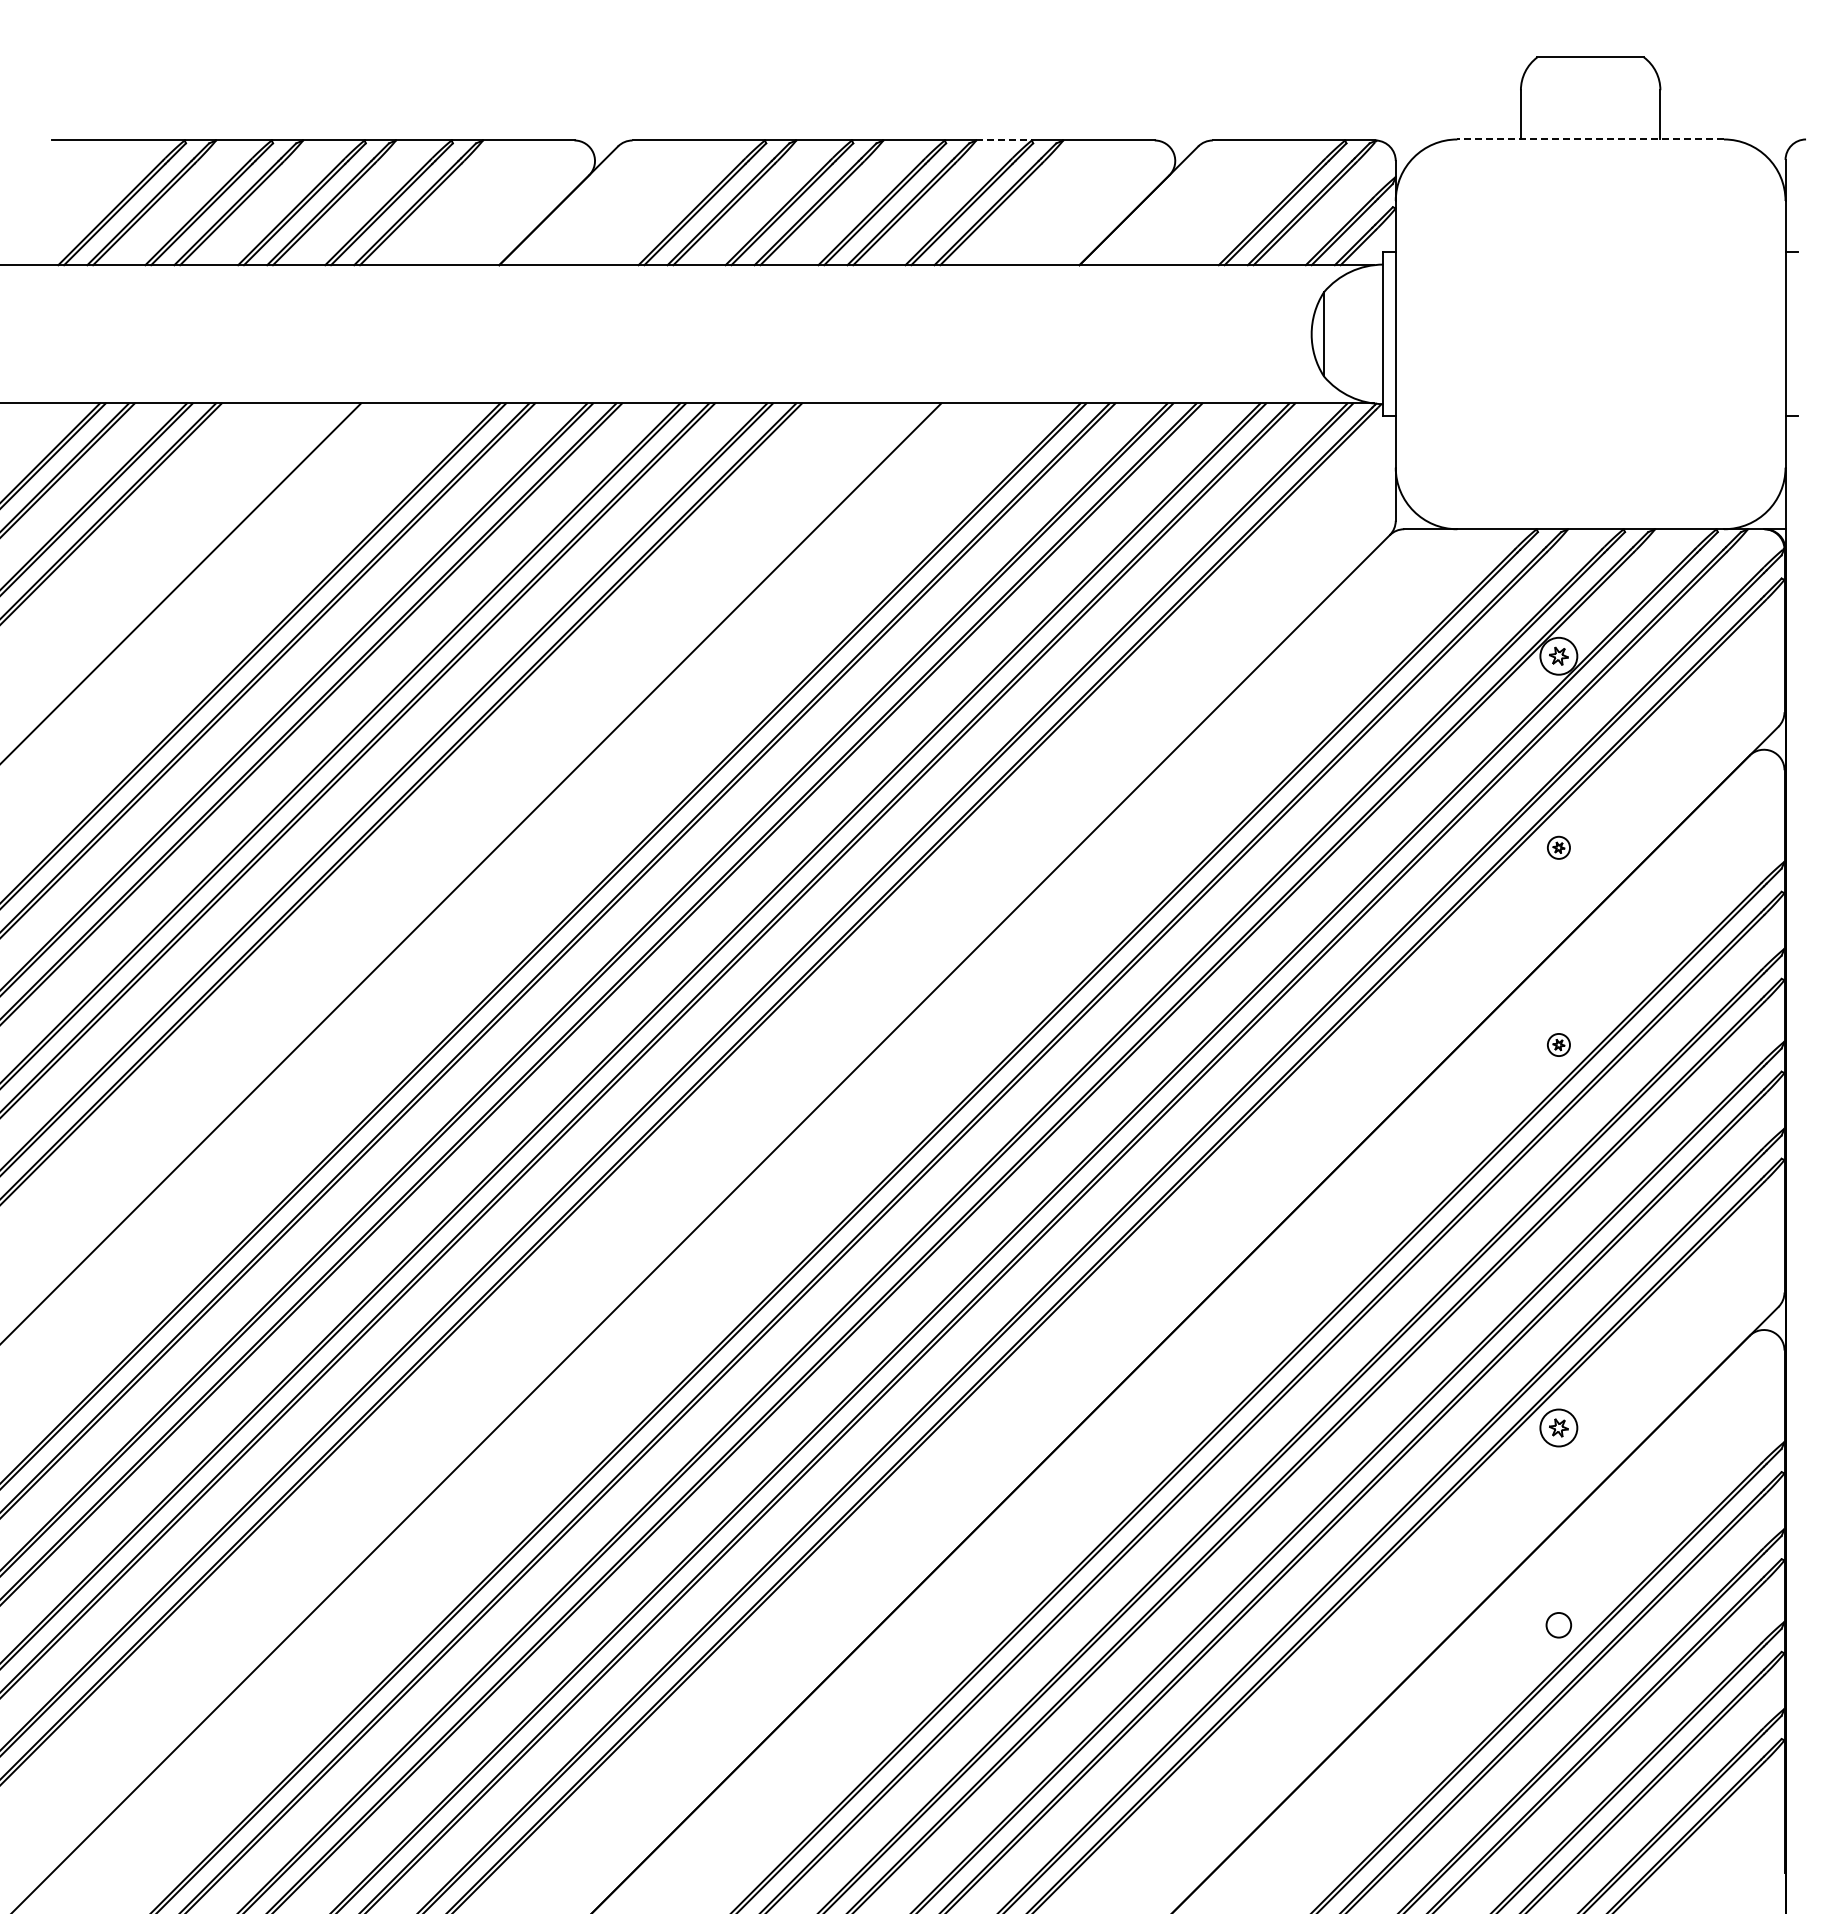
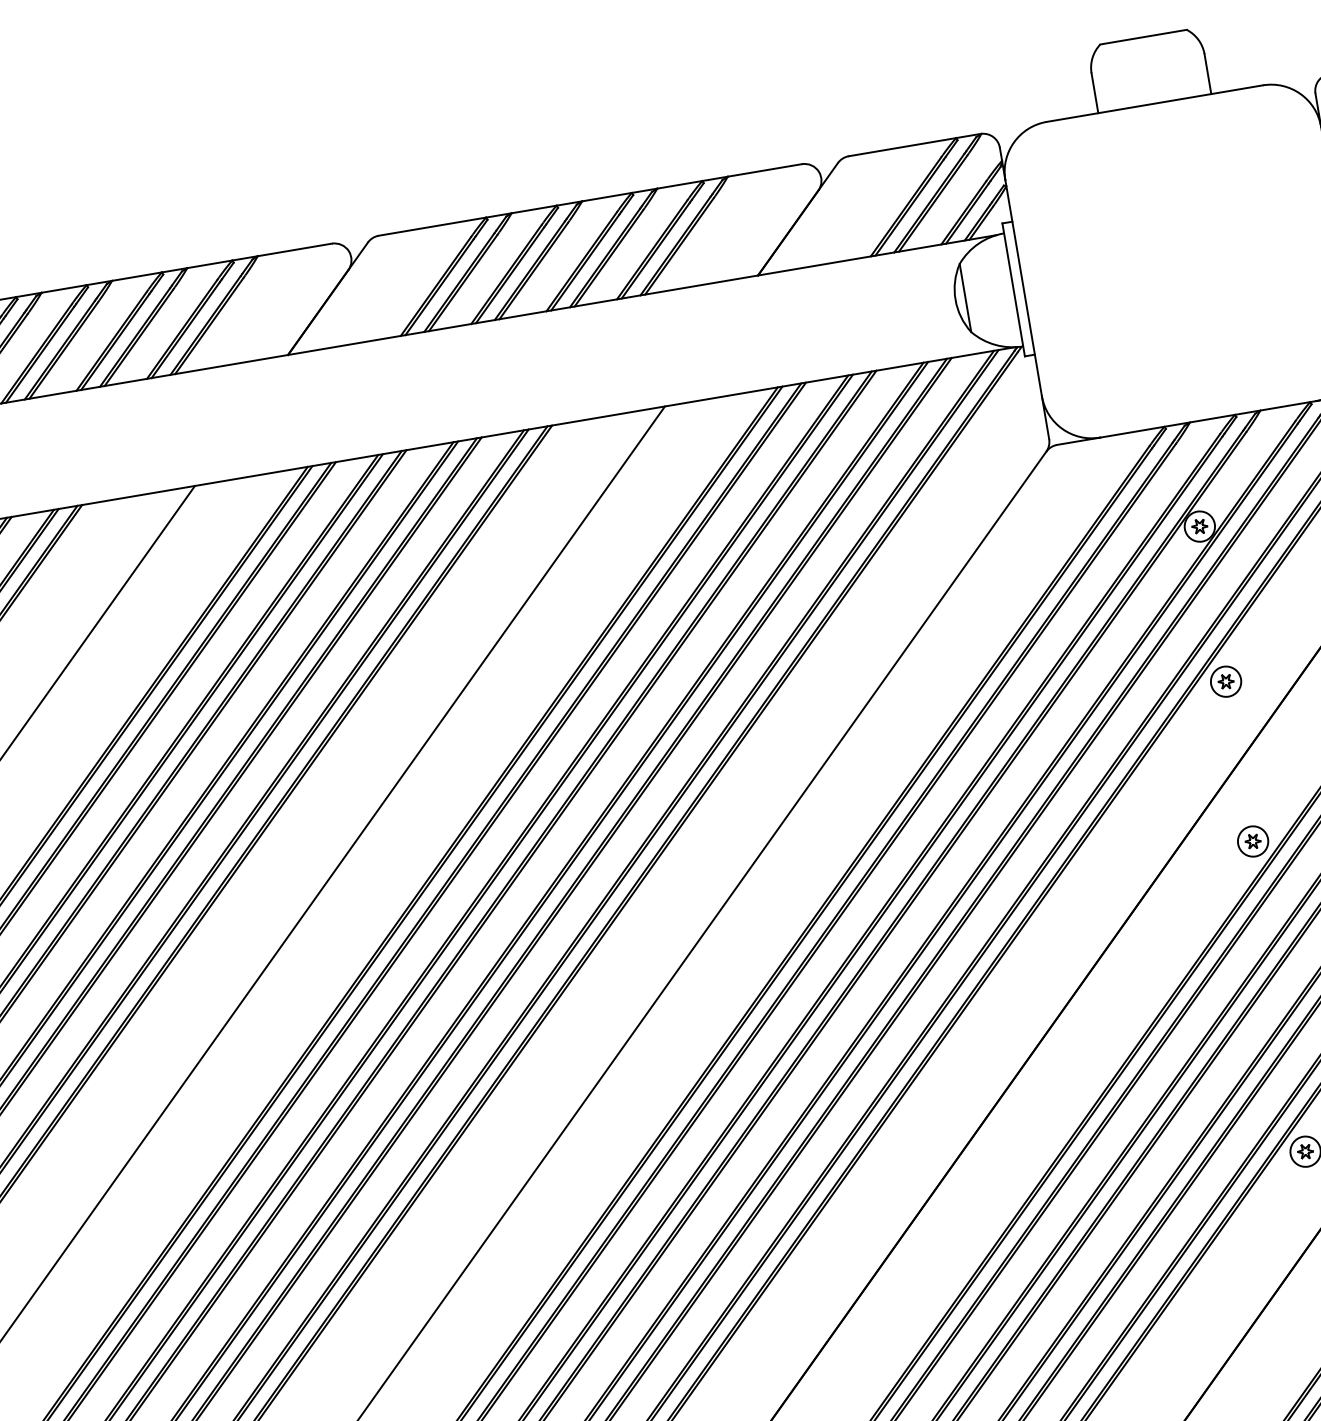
line: (1590, 139) -> (1154, 103), dashed -> solid
line: (1004, 140) -> (680, 184), dashed -> solid
part: (1558, 847) -> (1225, 681), size x1.67
part: (1558, 1044) -> (1252, 841), size x1.67

